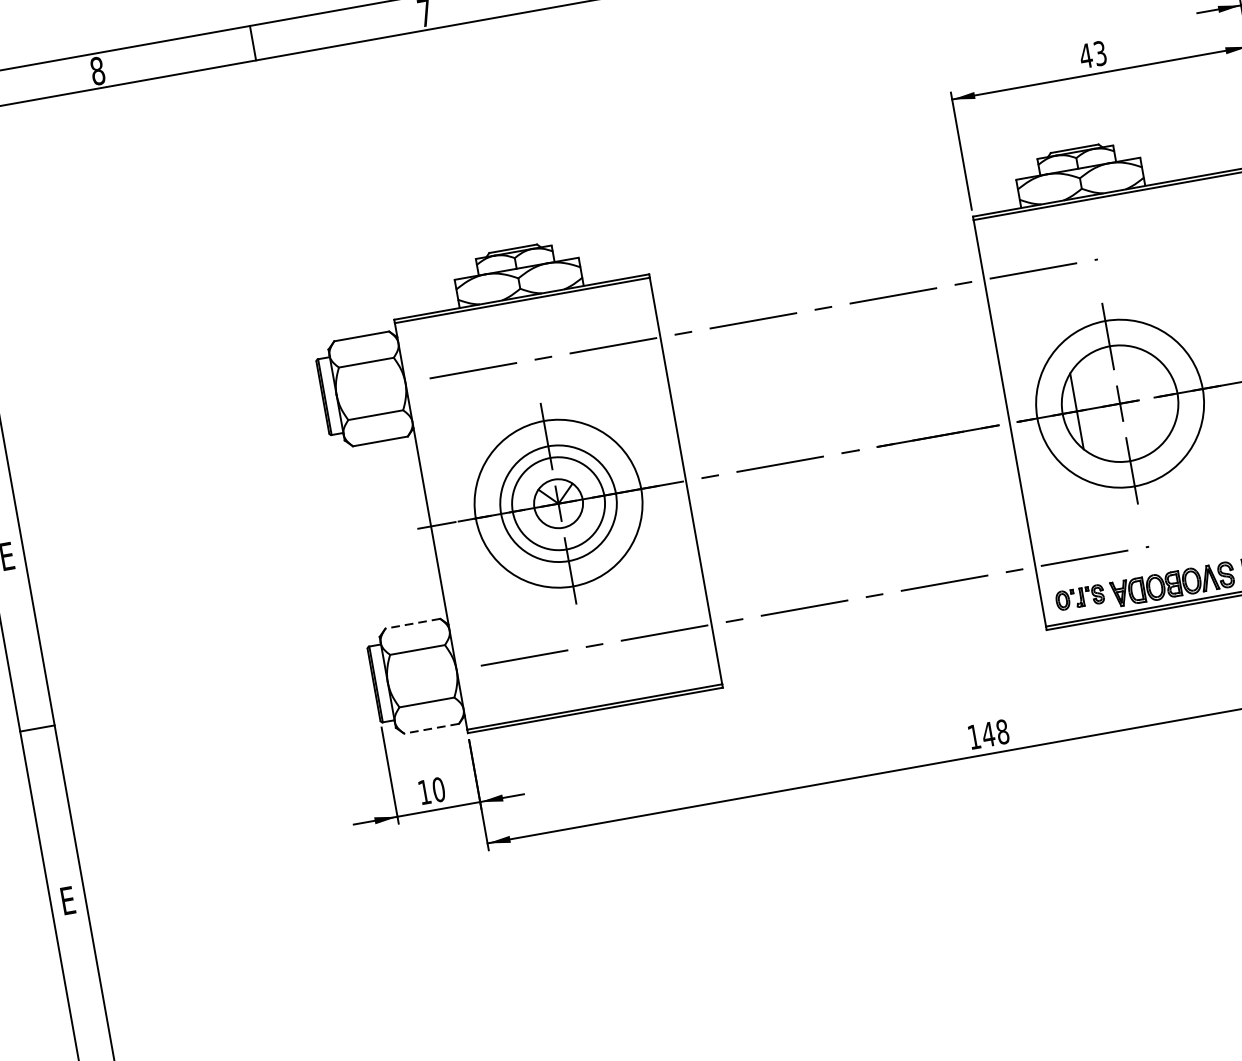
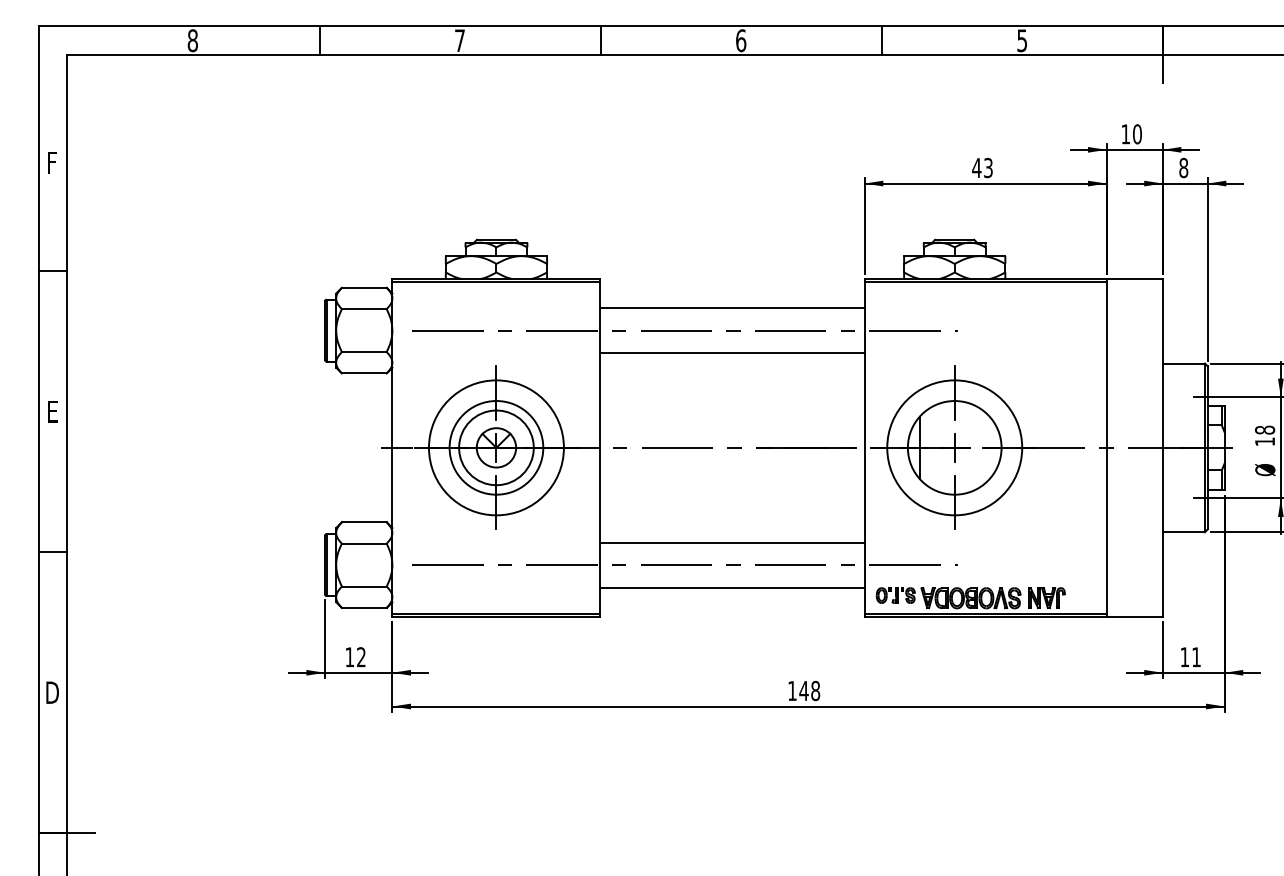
line: (817, 281) -> (732, 308), added
line: (827, 336) -> (732, 353), added
line: (868, 568) -> (732, 542), added
line: (878, 623) -> (732, 587), added
line: (411, 624) -> (363, 522), dashed -> solid
line: (430, 728) -> (363, 607), dashed -> solid
text: (438, 790) -> (361, 657), 10 -> 12
text: (67, 900) -> (52, 692), E -> D

